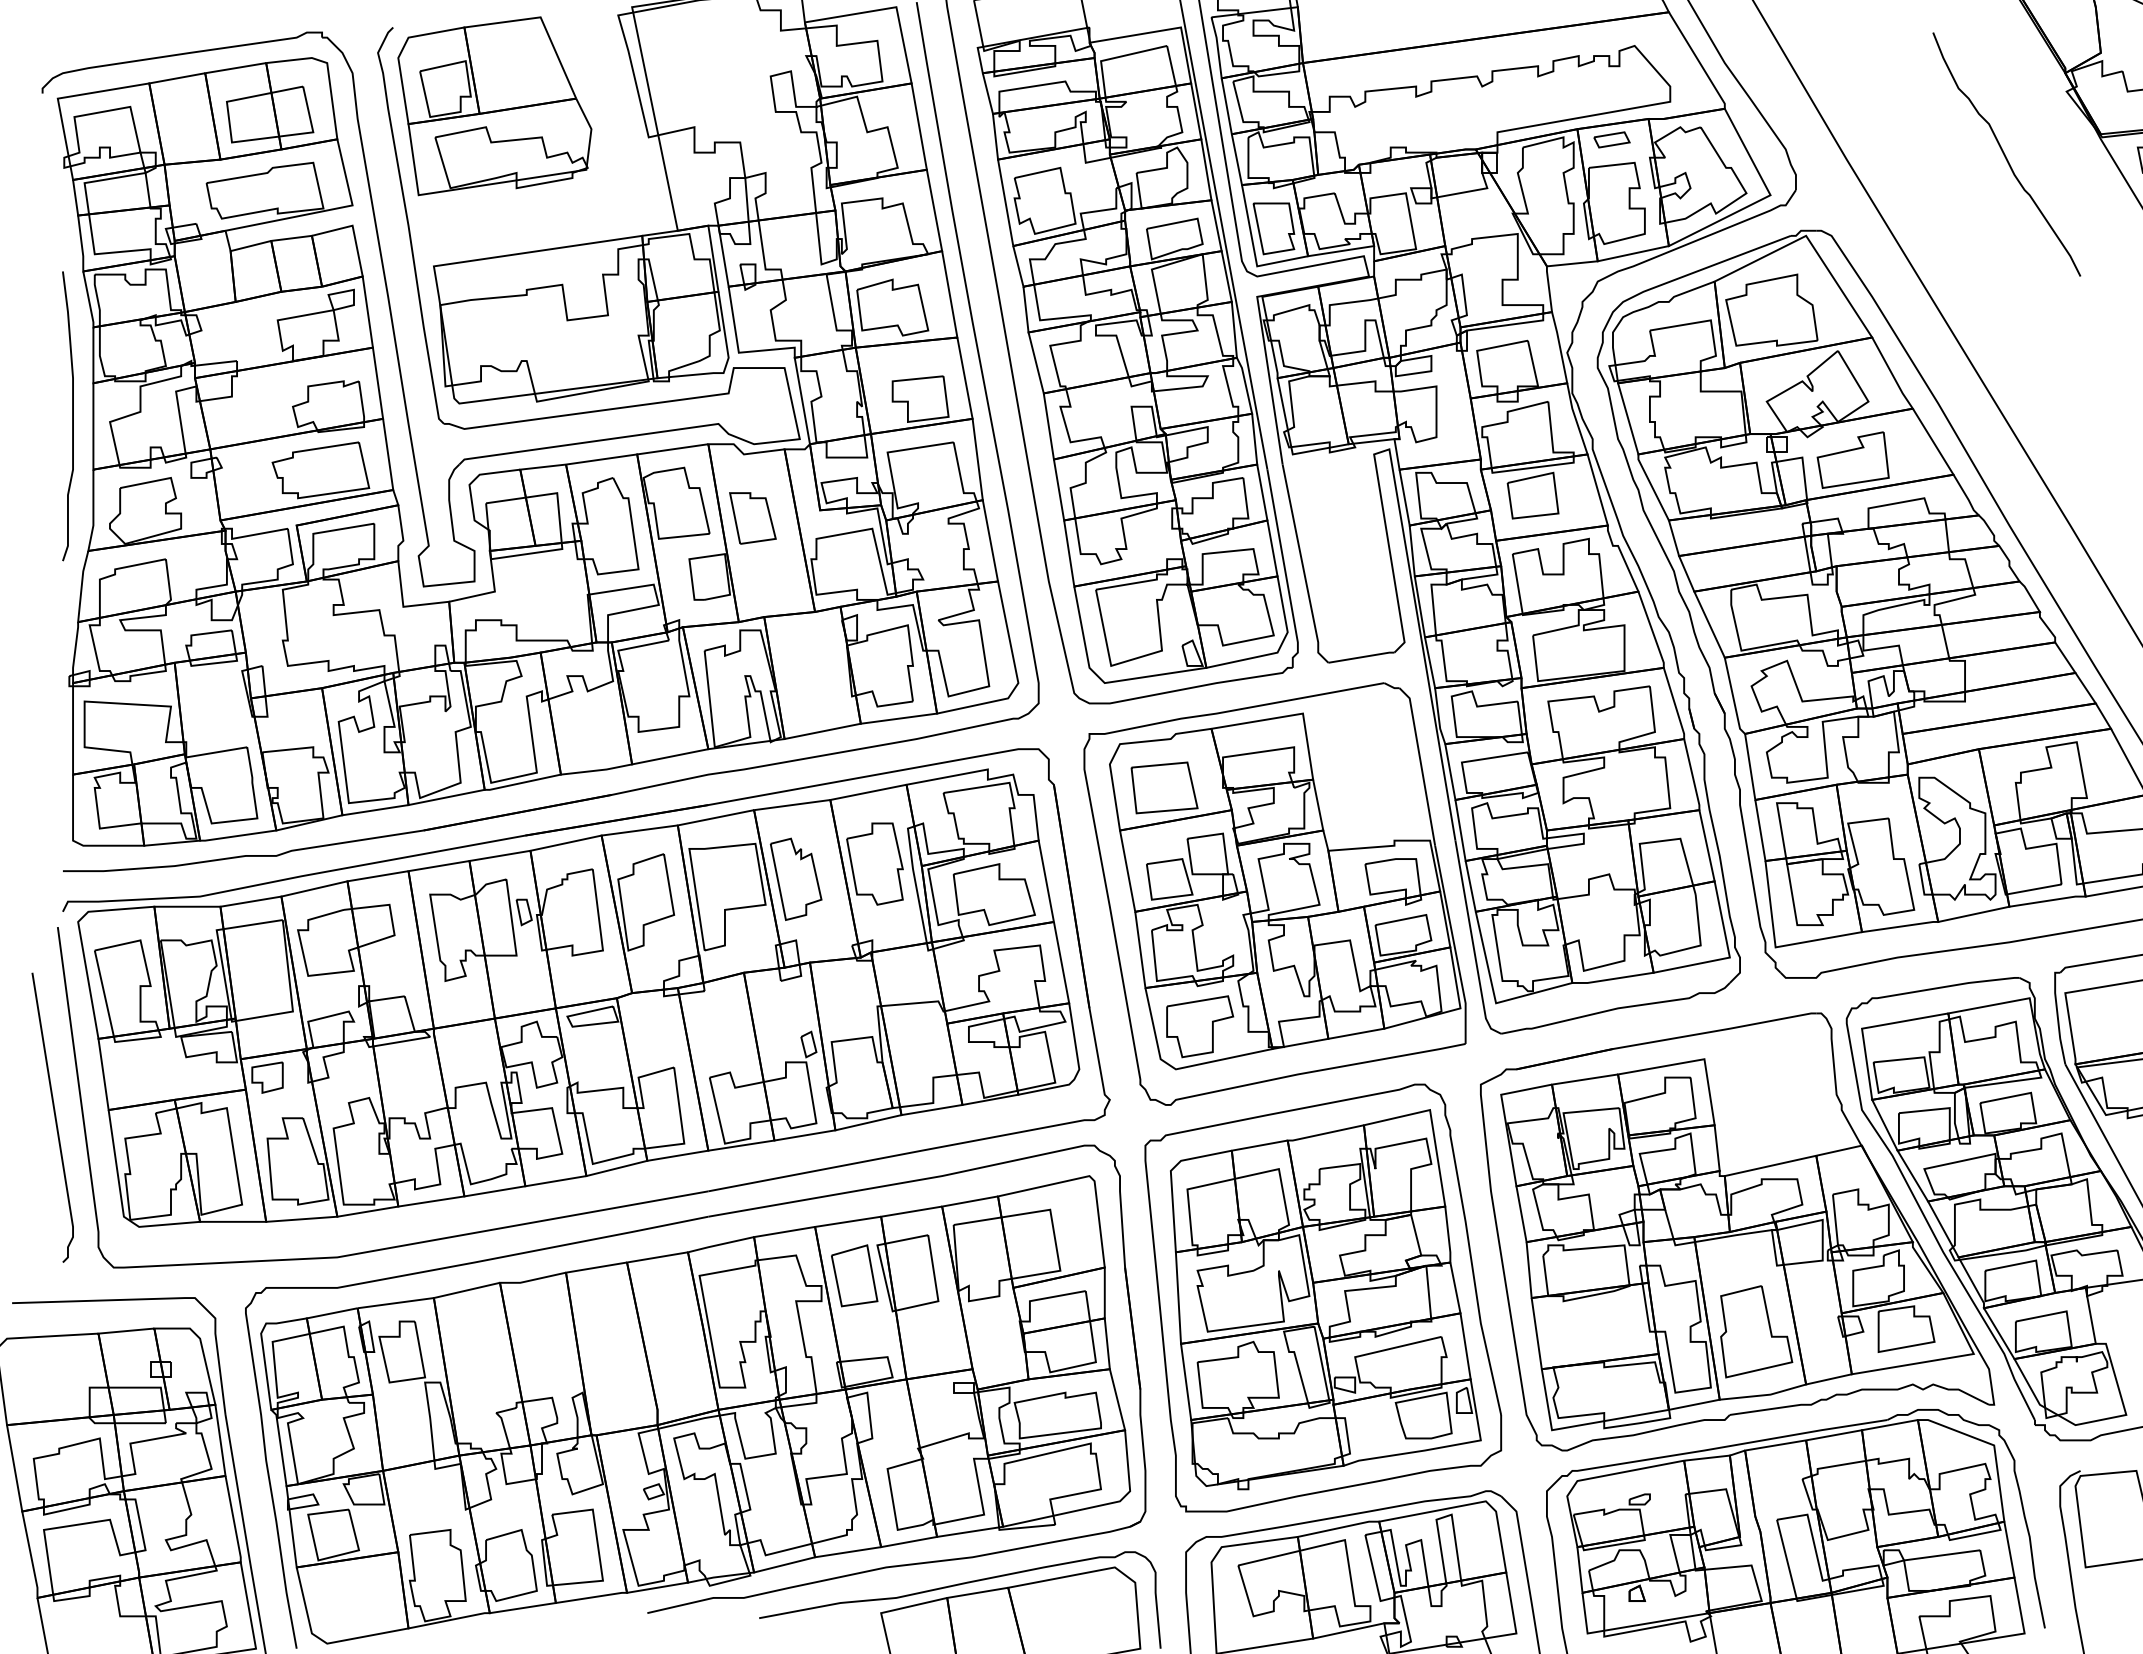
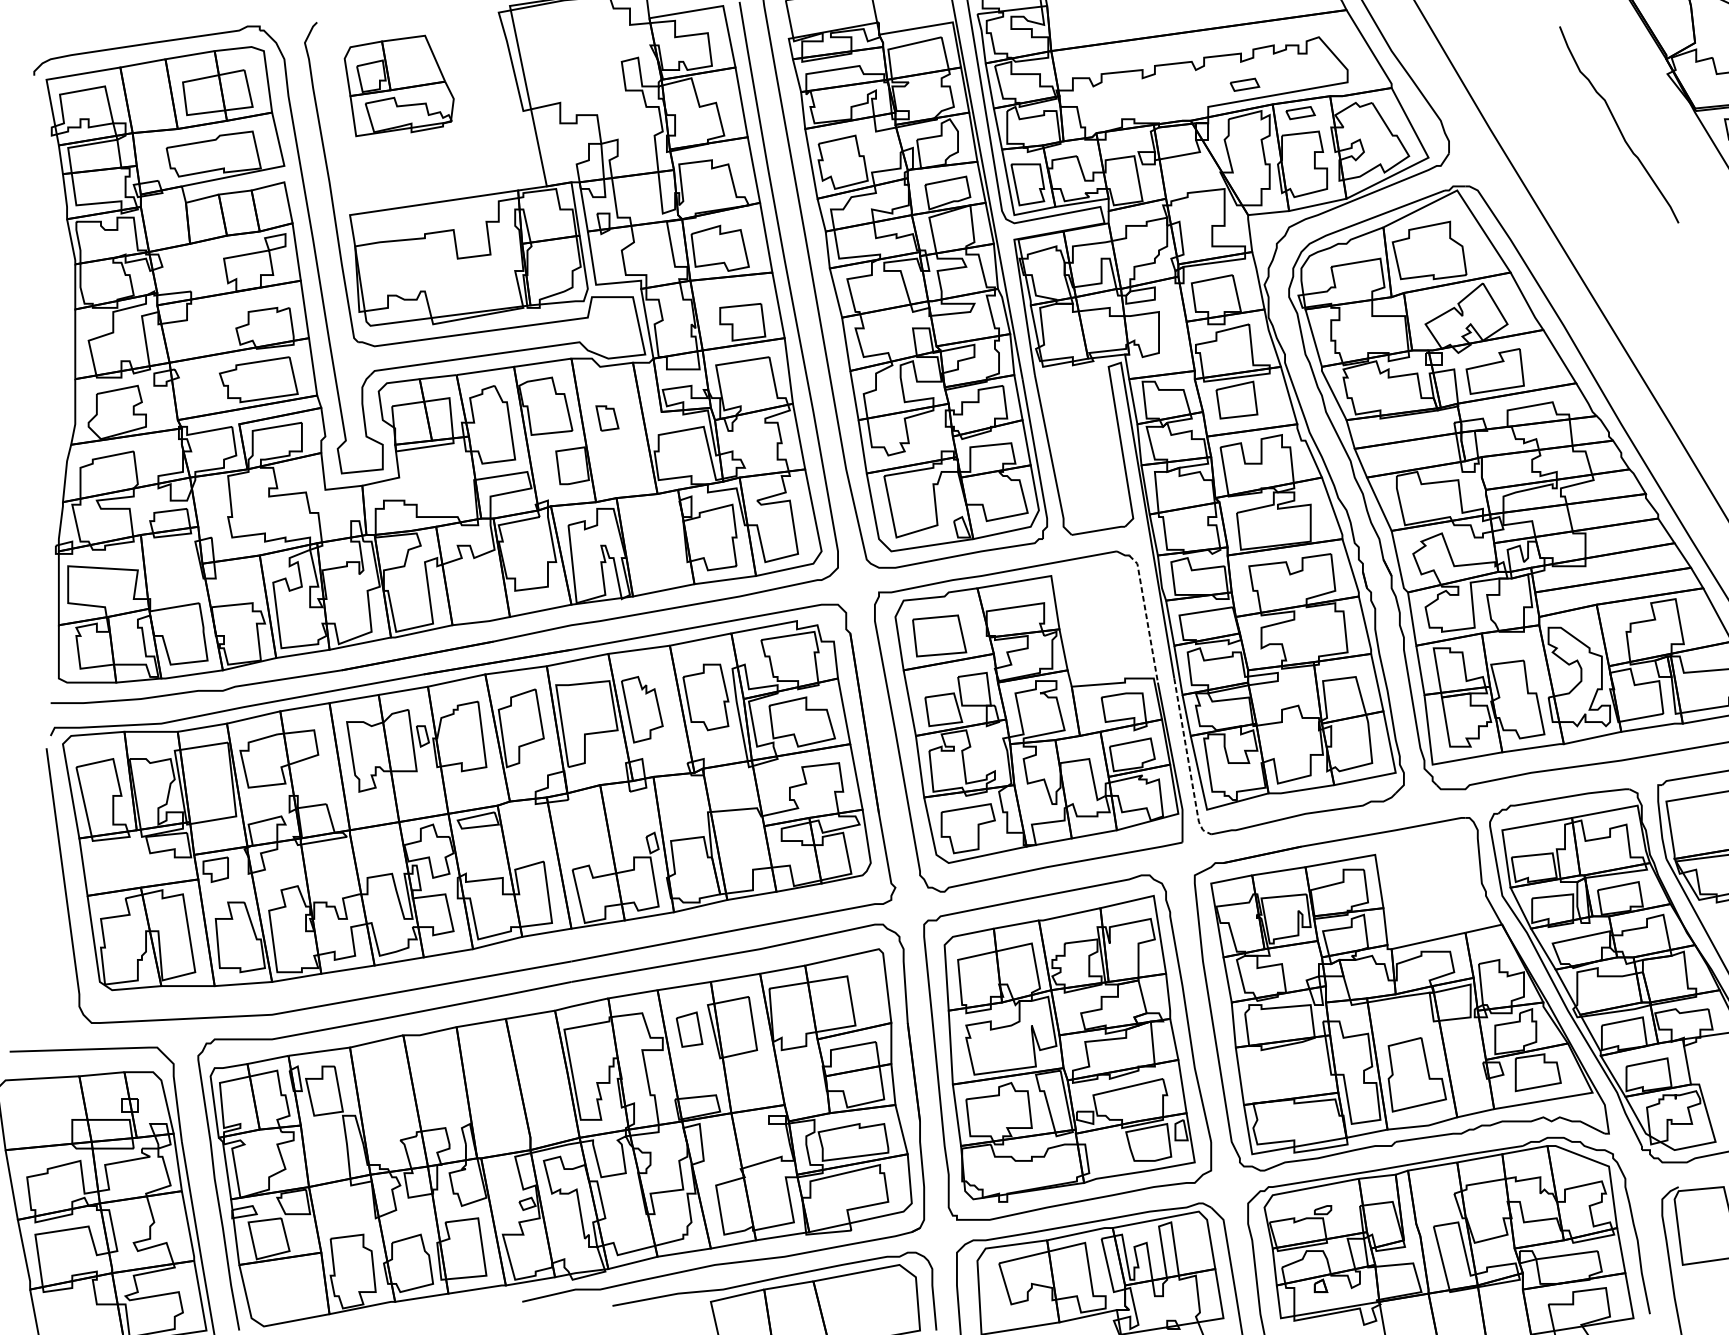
part: (1542, 104) -> (1244, 84), added
part: (494, 106) -> (398, 86), size x0.7
curve: (72, 416) -> (58, 336), removed
part: (752, 518) -> (607, 418), size x0.6
line: (1421, 764) -> (1146, 617), solid -> dashed
line: (1472, 942) -> (1188, 760), solid -> dashed
curve: (54, 1117) -> (43, 901), removed
part: (854, 1275) -> (689, 1029), size x0.7

